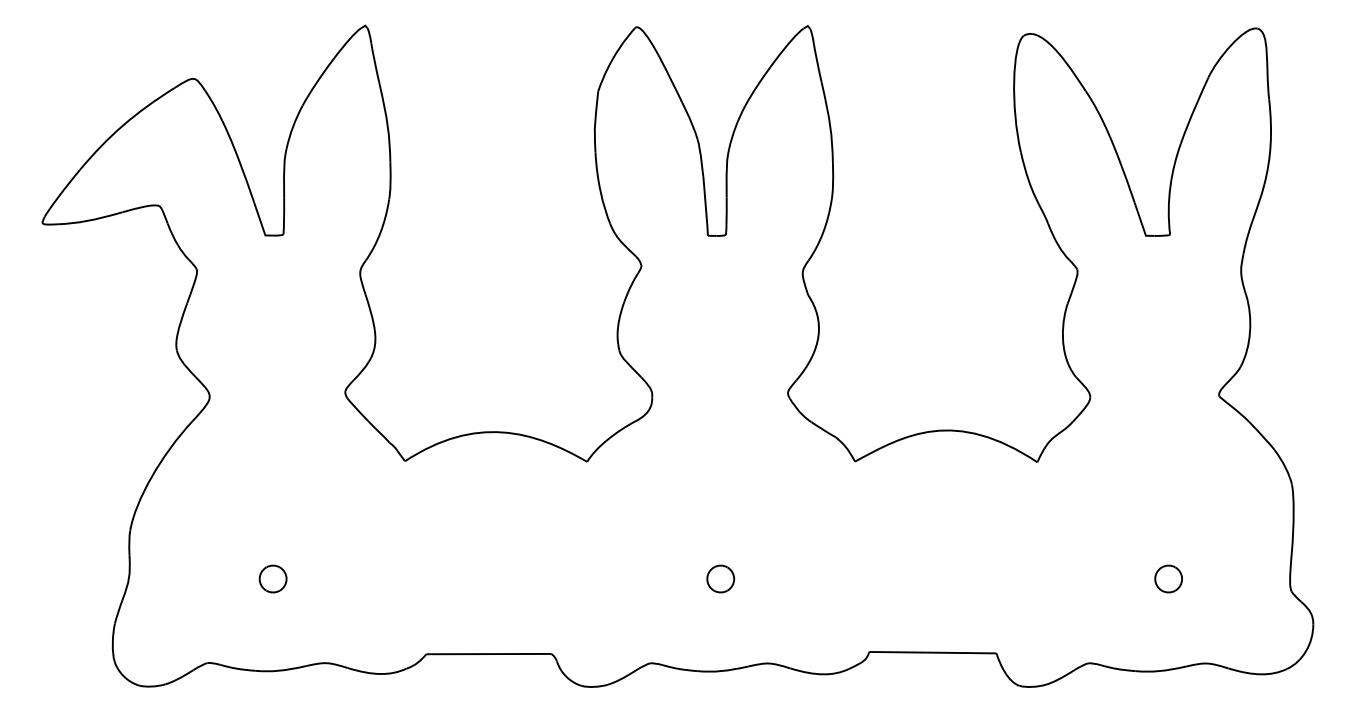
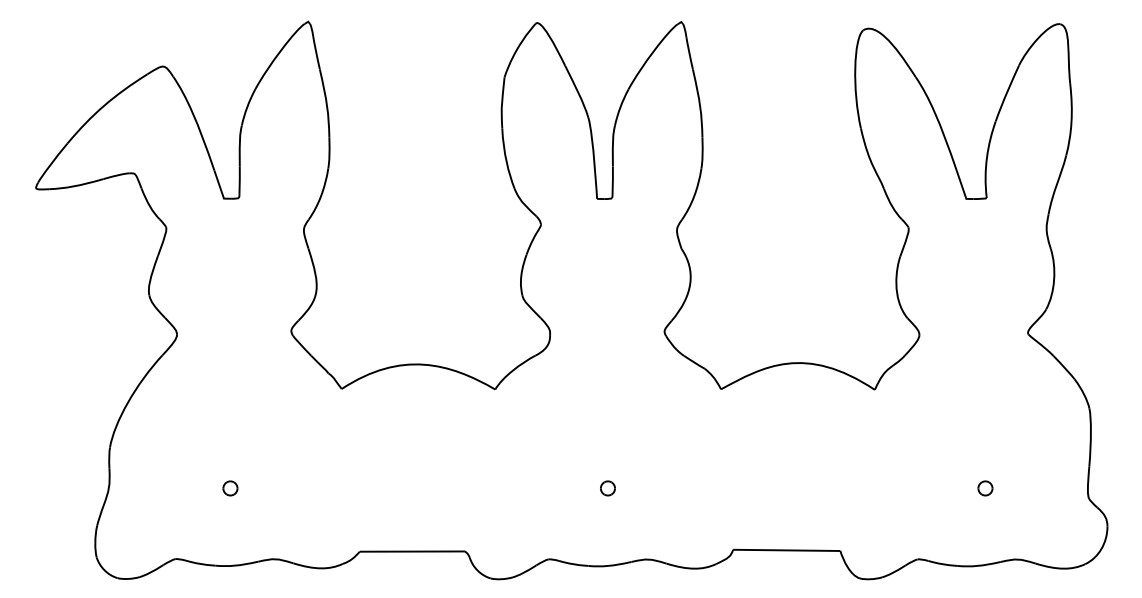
part: (272, 579) -> (229, 488), size x0.62
part: (720, 579) -> (607, 488), size x0.62
part: (1168, 579) -> (985, 488), size x0.62

